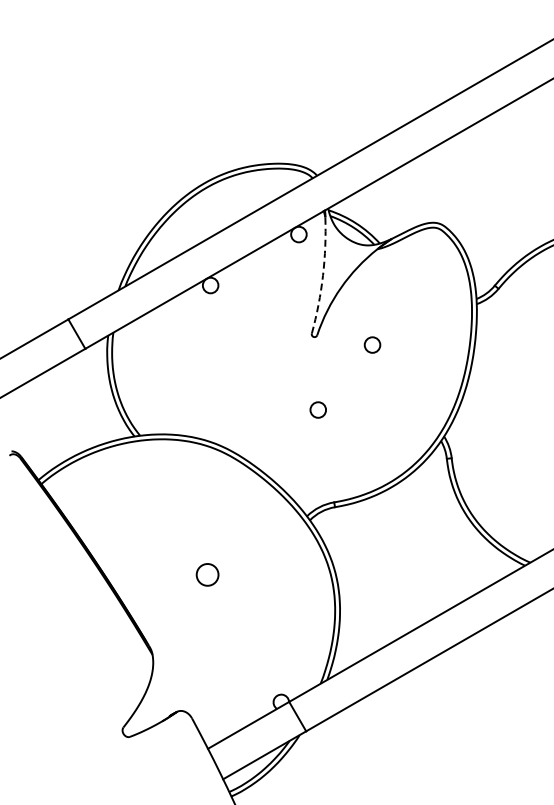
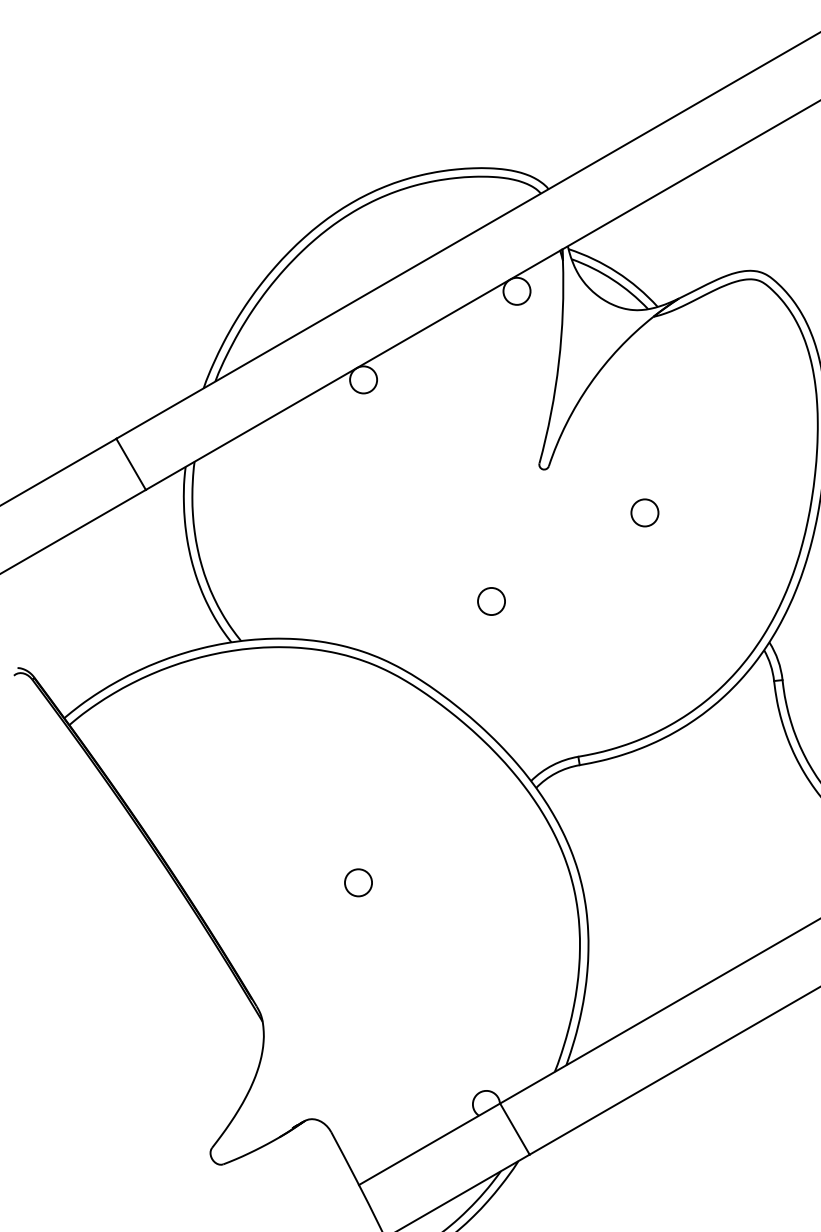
arc: (323, 275) -> (559, 362), dashed -> solid
circle: (372, 344) -> (644, 511), moved
circle: (317, 409) -> (490, 600), moved
circle: (207, 574) -> (358, 882), size x0.71

